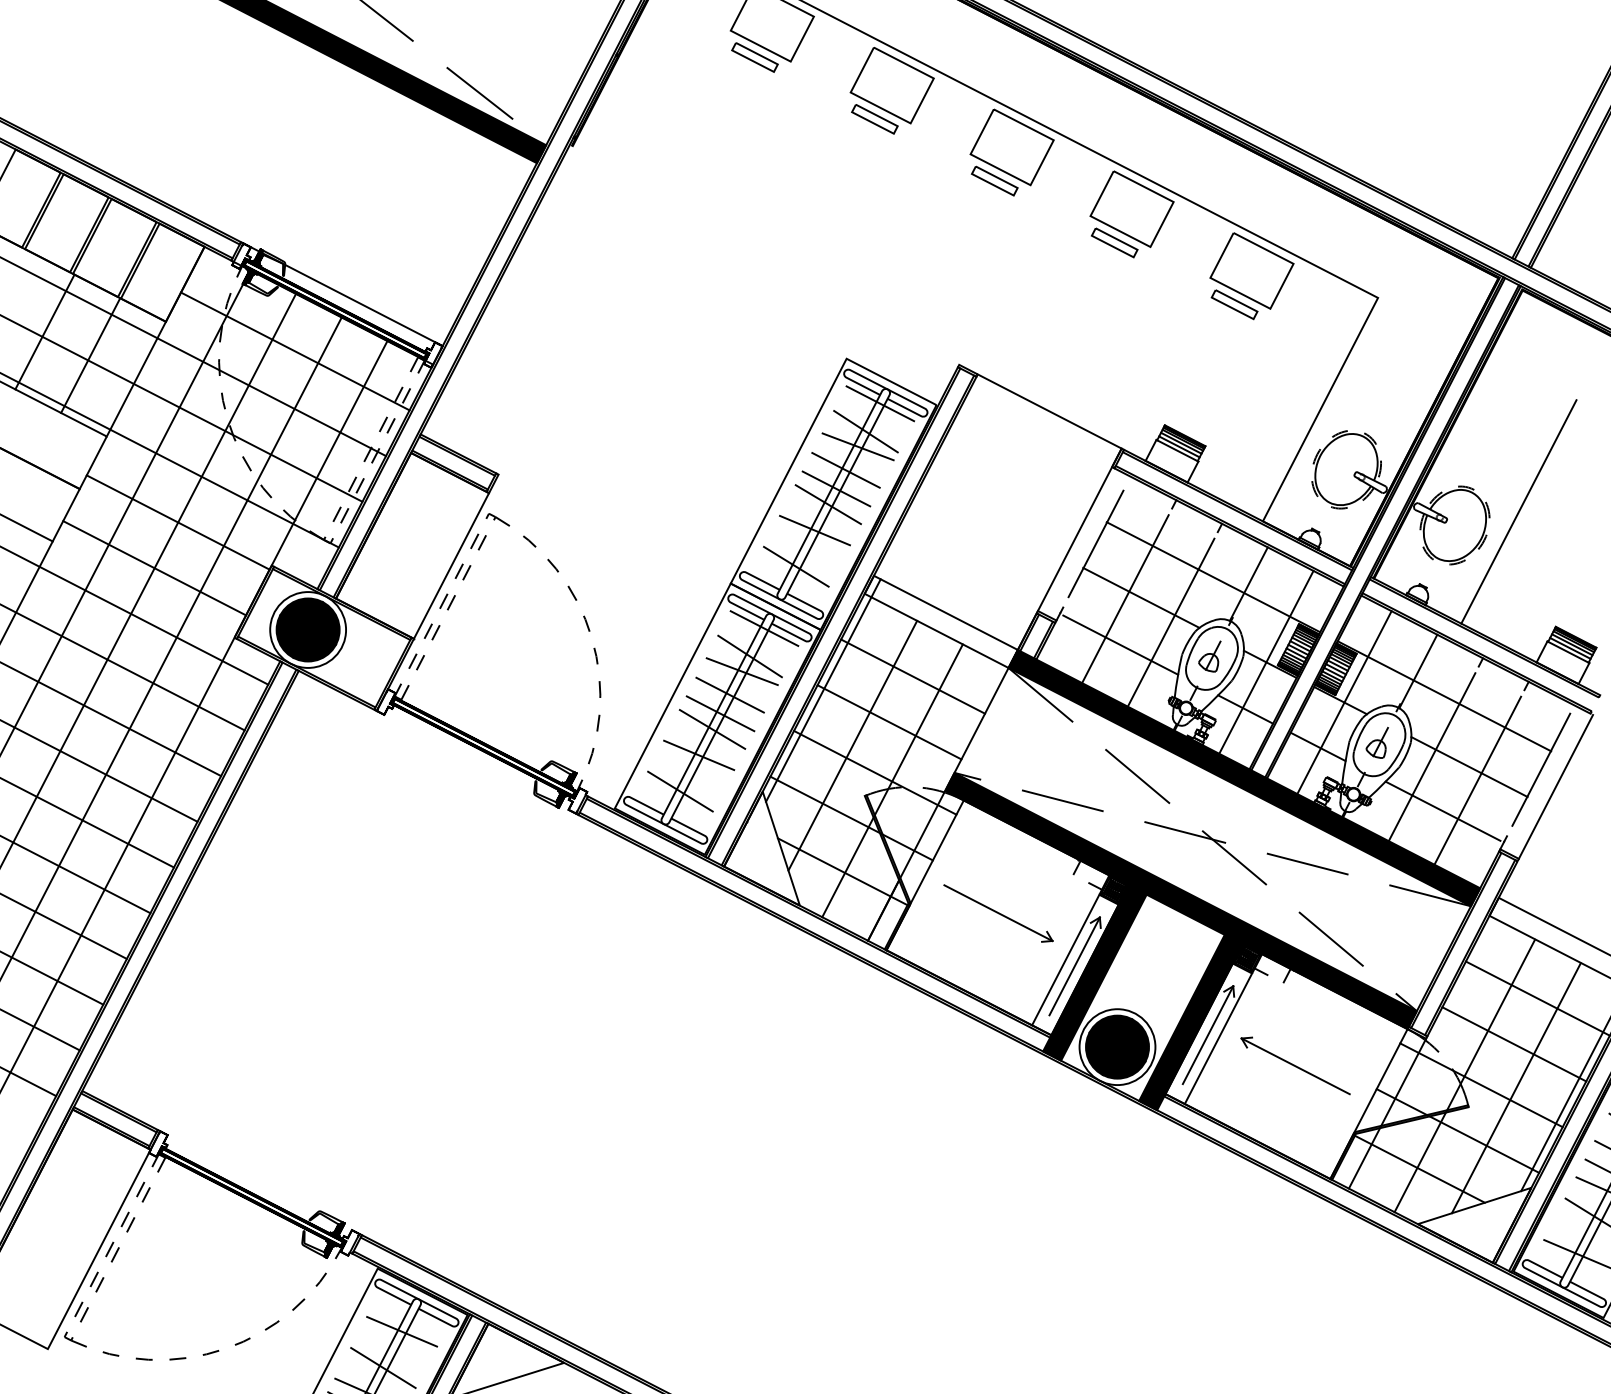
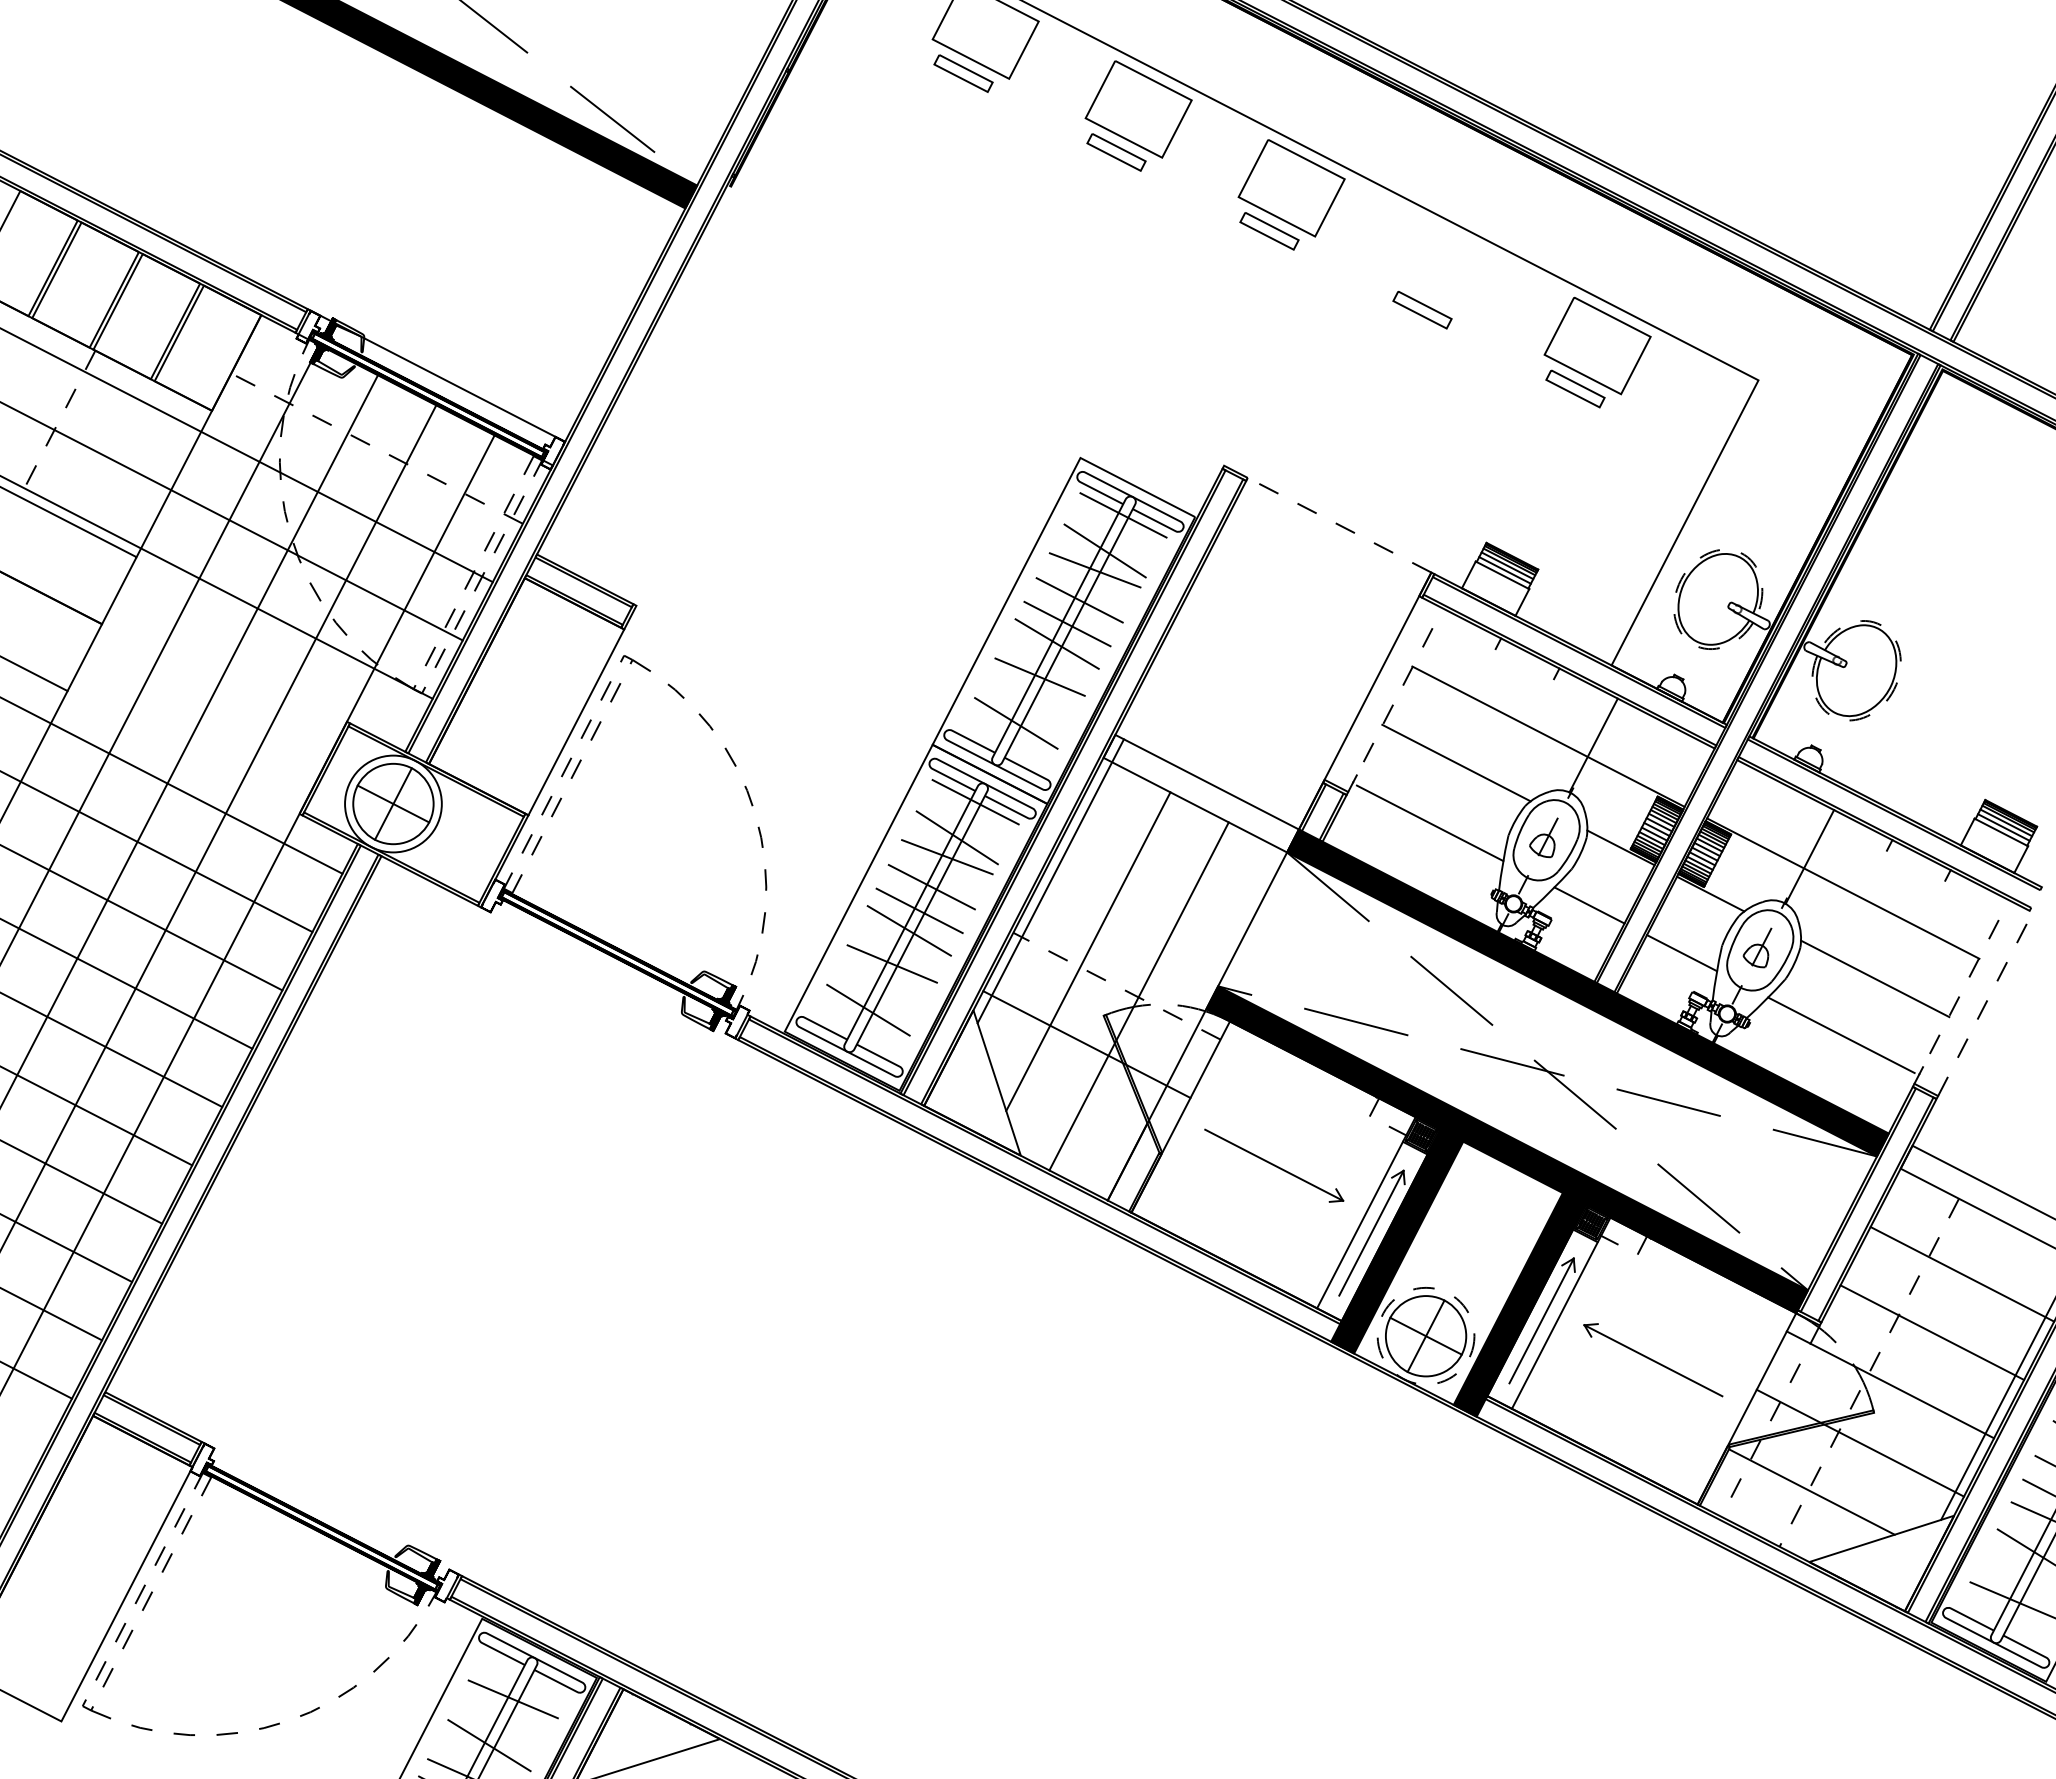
part: (1131, 209) -> (1444, 267), removed
line: (44, 332) -> (57, 424), solid -> dashed
line: (294, 351) -> (376, 448), solid -> dashed
line: (90, 355) -> (115, 453), removed
line: (1049, 411) -> (1339, 525), solid -> dashed
line: (1518, 511) -> (1937, 652), removed
line: (178, 522) -> (227, 666), removed
line: (1095, 543) -> (1398, 693), solid -> dashed
line: (154, 568) -> (197, 725), removed
line: (1124, 599) -> (1435, 764), removed
line: (1171, 622) -> (1494, 794), removed
fill: (308, 629) -> (393, 803), removed
line: (1265, 661) -> (1615, 844), removed
line: (913, 676) -> (1165, 863), removed
line: (1344, 702) -> (1715, 896), removed
line: (888, 722) -> (1134, 921), removed
line: (1432, 757) -> (1827, 966), removed
line: (1541, 769) -> (1966, 981), solid -> dashed
line: (874, 773) -> (1116, 986), solid -> dashed
line: (1477, 780) -> (1885, 996), removed
line: (1555, 786) -> (1985, 1003), solid -> dashed
line: (843, 871) -> (1076, 1112), removed
circle: (1117, 1046) -> (1425, 1335), solid -> dashed
fill: (1117, 1047) -> (1425, 1336), removed
line: (1465, 1075) -> (1869, 1372), solid -> dashed
line: (1516, 1088) -> (1934, 1388), removed
line: (1387, 1113) -> (1770, 1421), solid -> dashed

